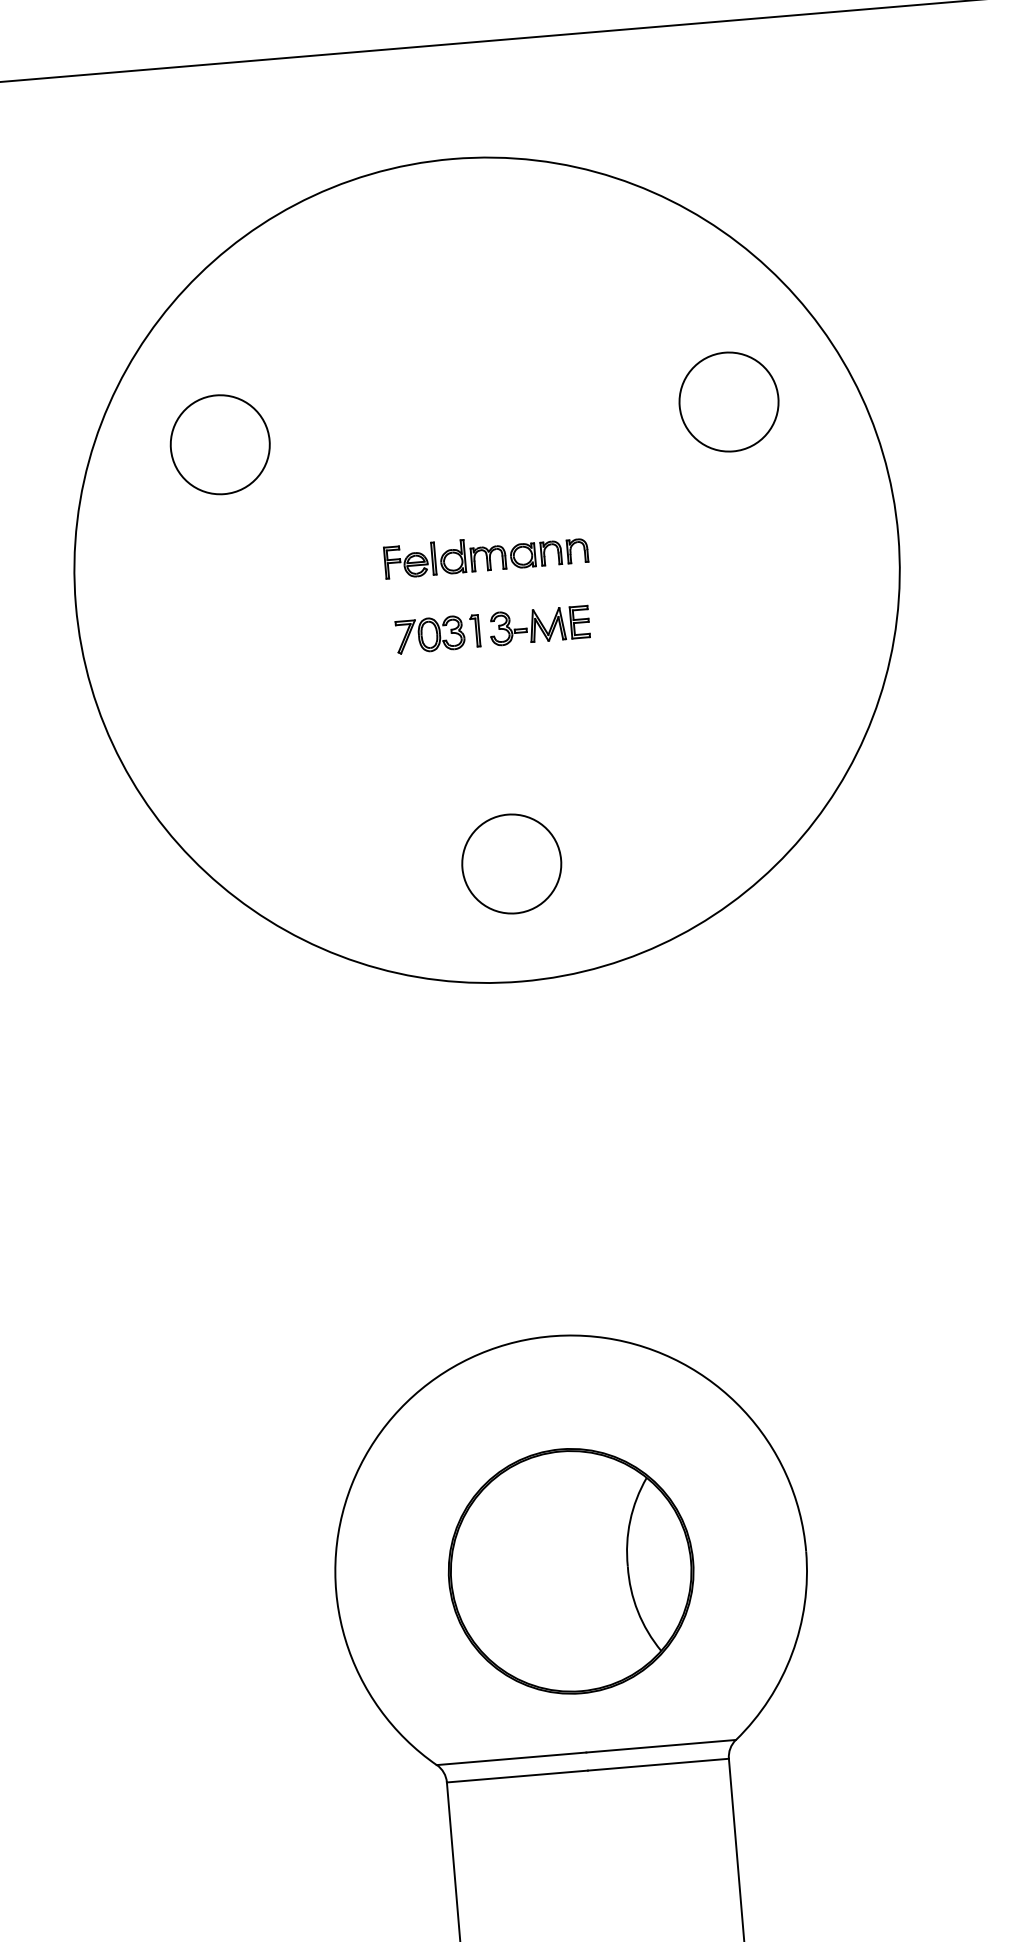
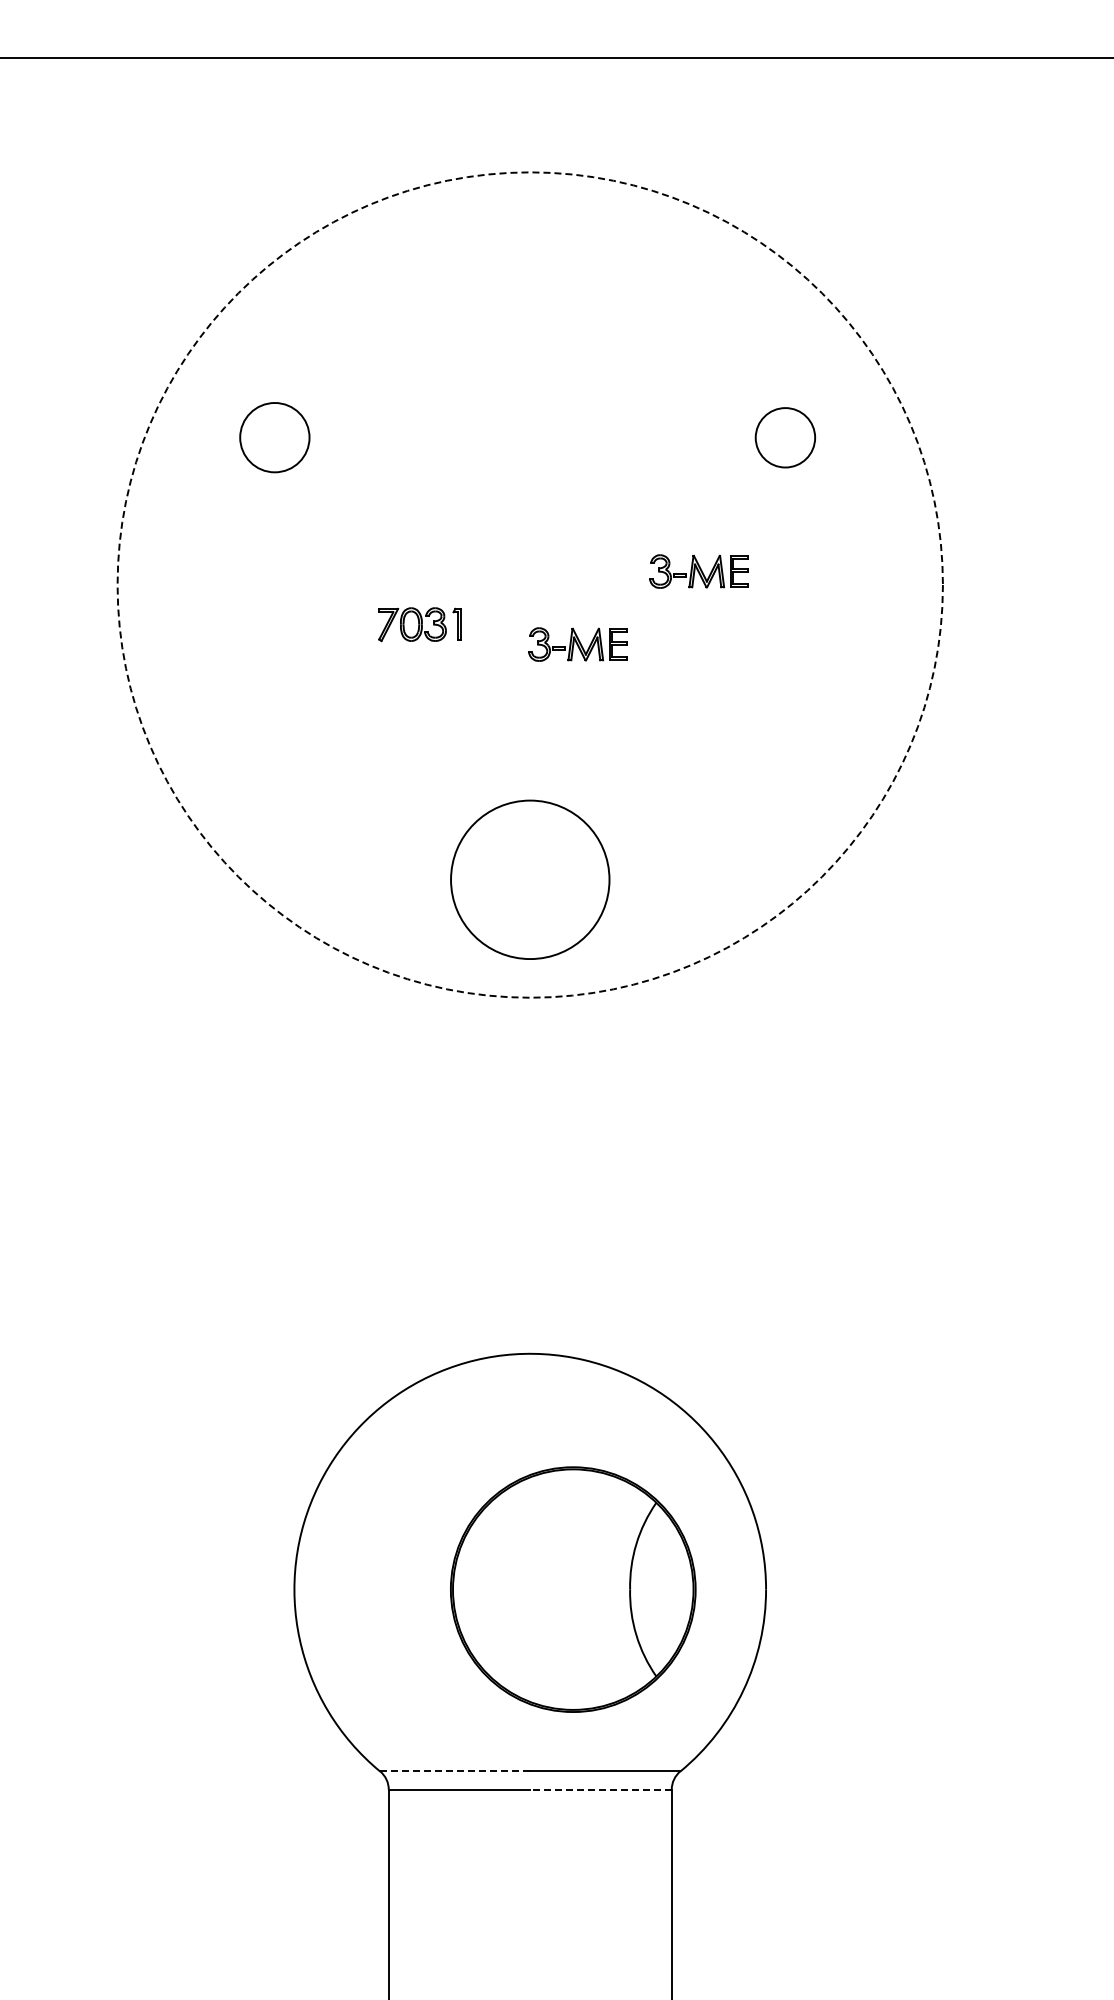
circle: (729, 401) -> (785, 437), size x0.6
circle: (219, 444) -> (274, 437), size x0.7
part: (653, 542) -> (698, 571), added
part: (486, 554) -> (530, 569), removed
circle: (486, 569) -> (529, 584), solid -> dashed
part: (437, 634) -> (419, 624), moved
circle: (510, 863) -> (529, 879), size x1.6
part: (571, 1571) -> (573, 1589), moved
line: (511, 1758) -> (455, 1771), solid -> dashed
line: (658, 1764) -> (601, 1789), solid -> dashed

